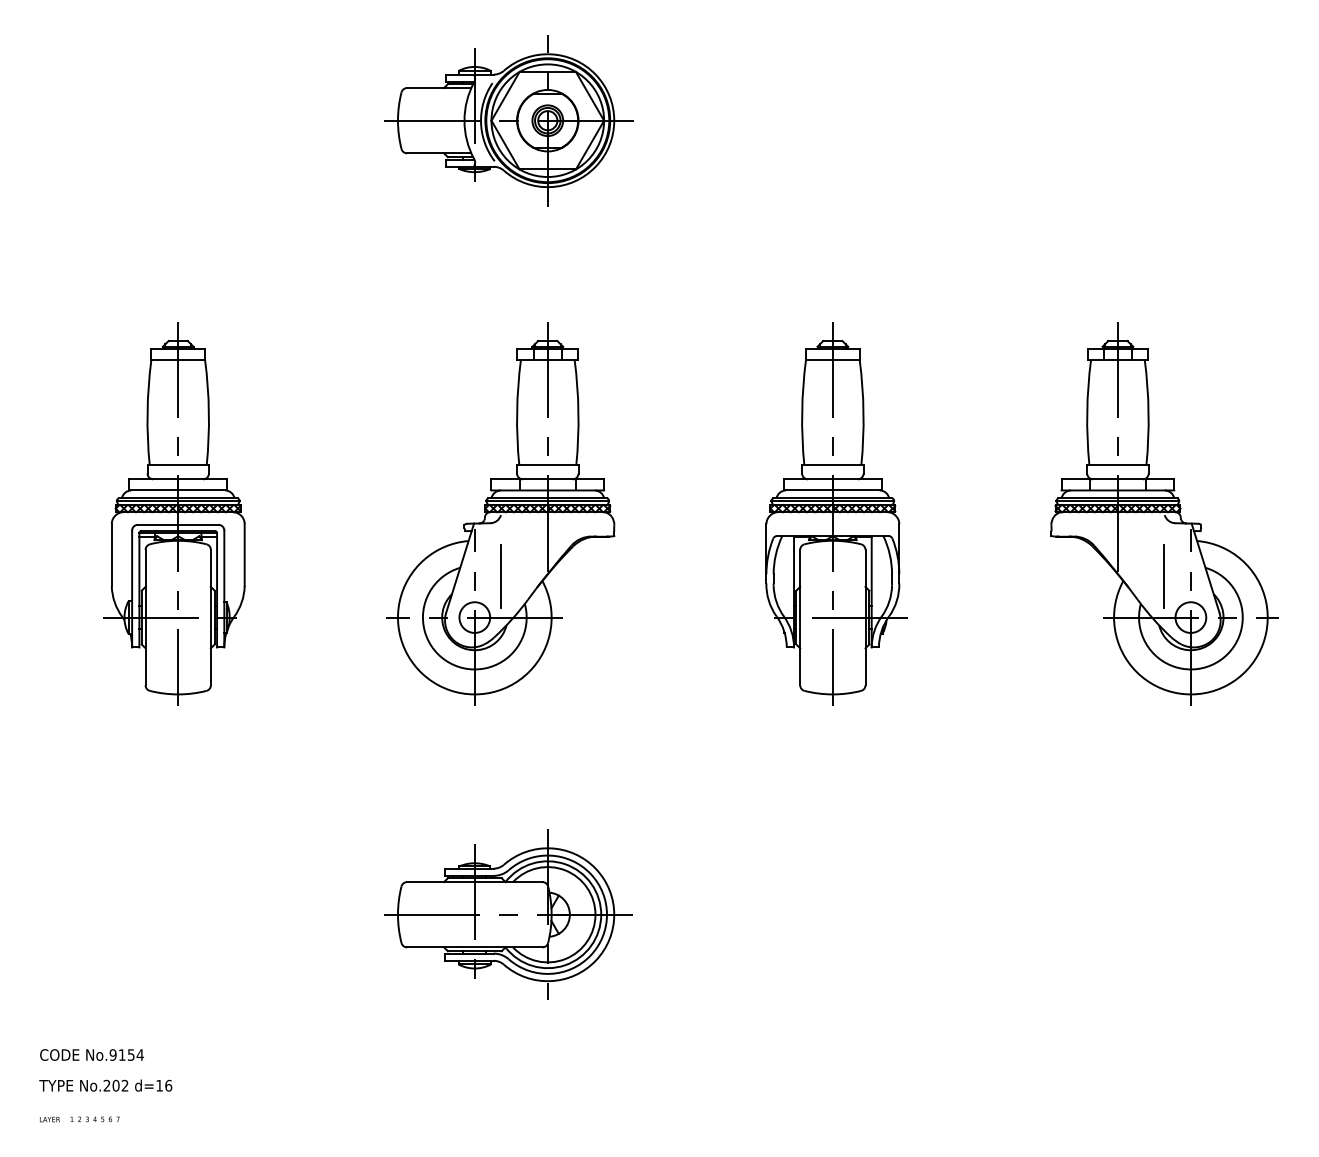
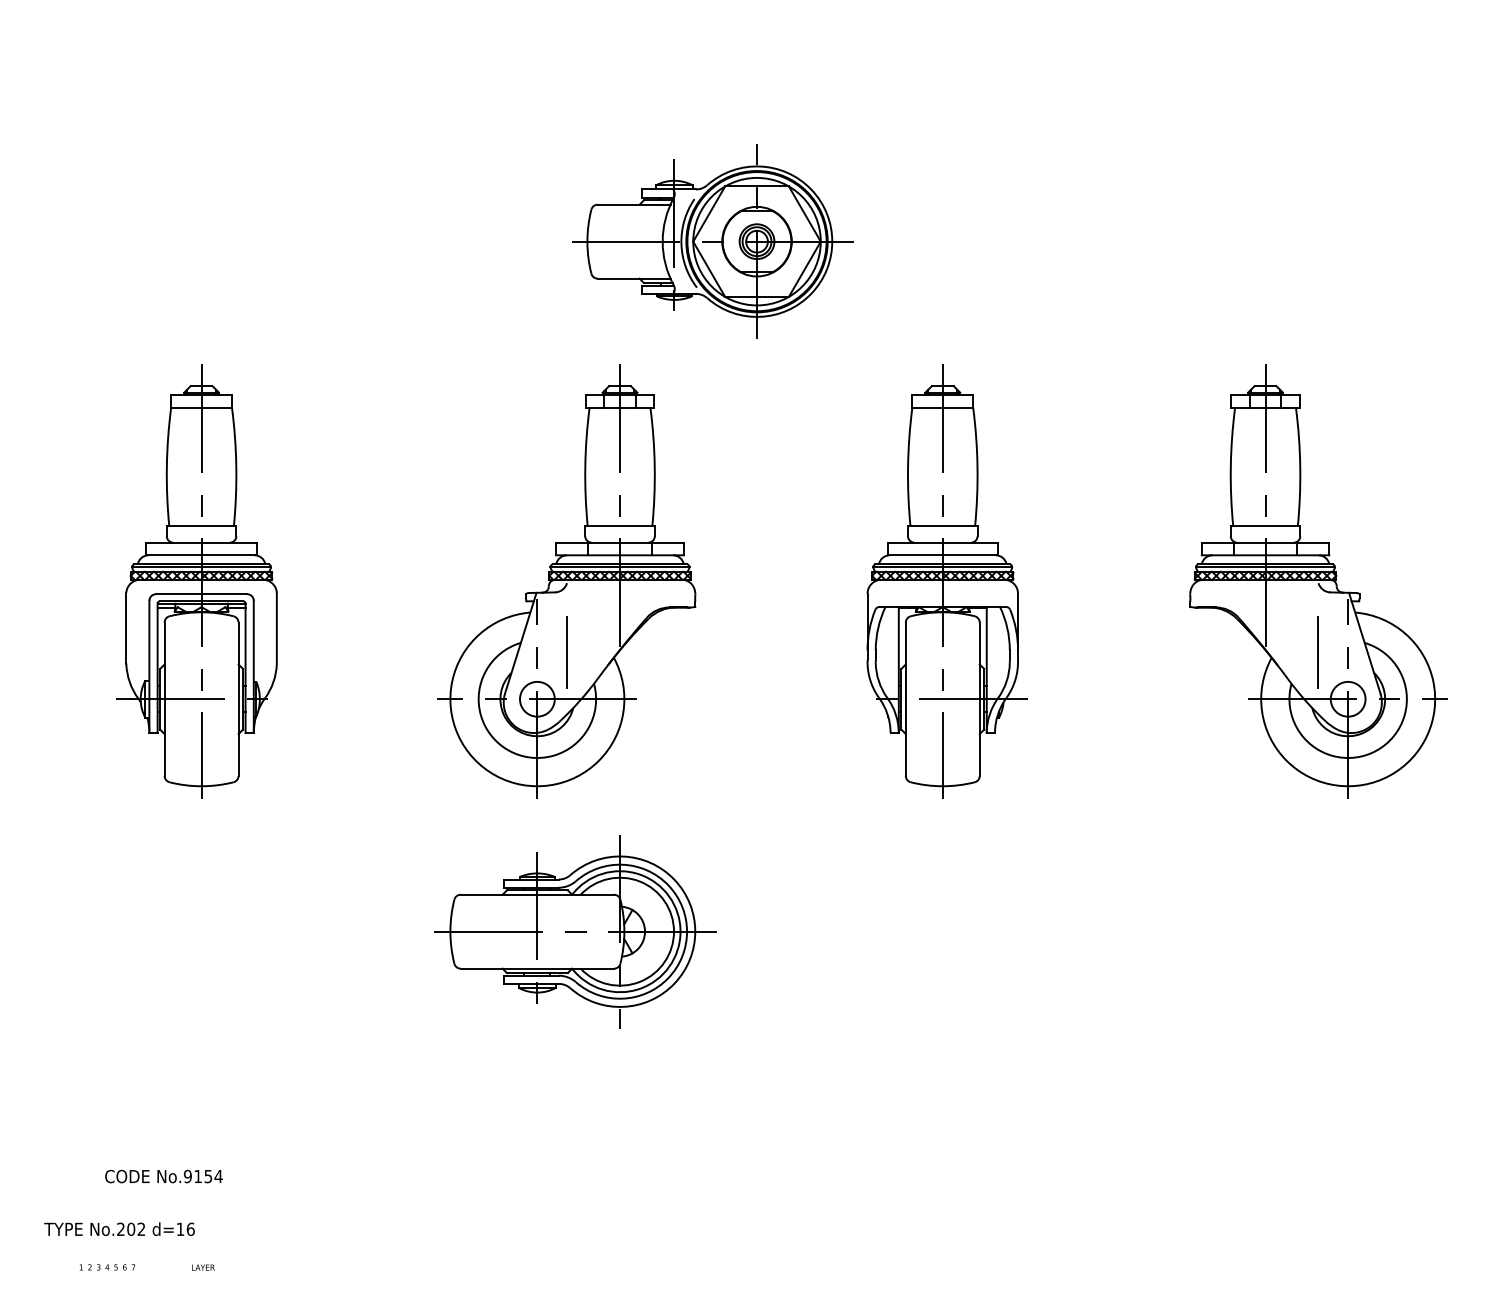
part: (508, 120) -> (712, 241), moved
part: (508, 914) -> (575, 931), moved
text: (91, 1054) -> (163, 1176), moved
text: (50, 1119) -> (203, 1267), moved

